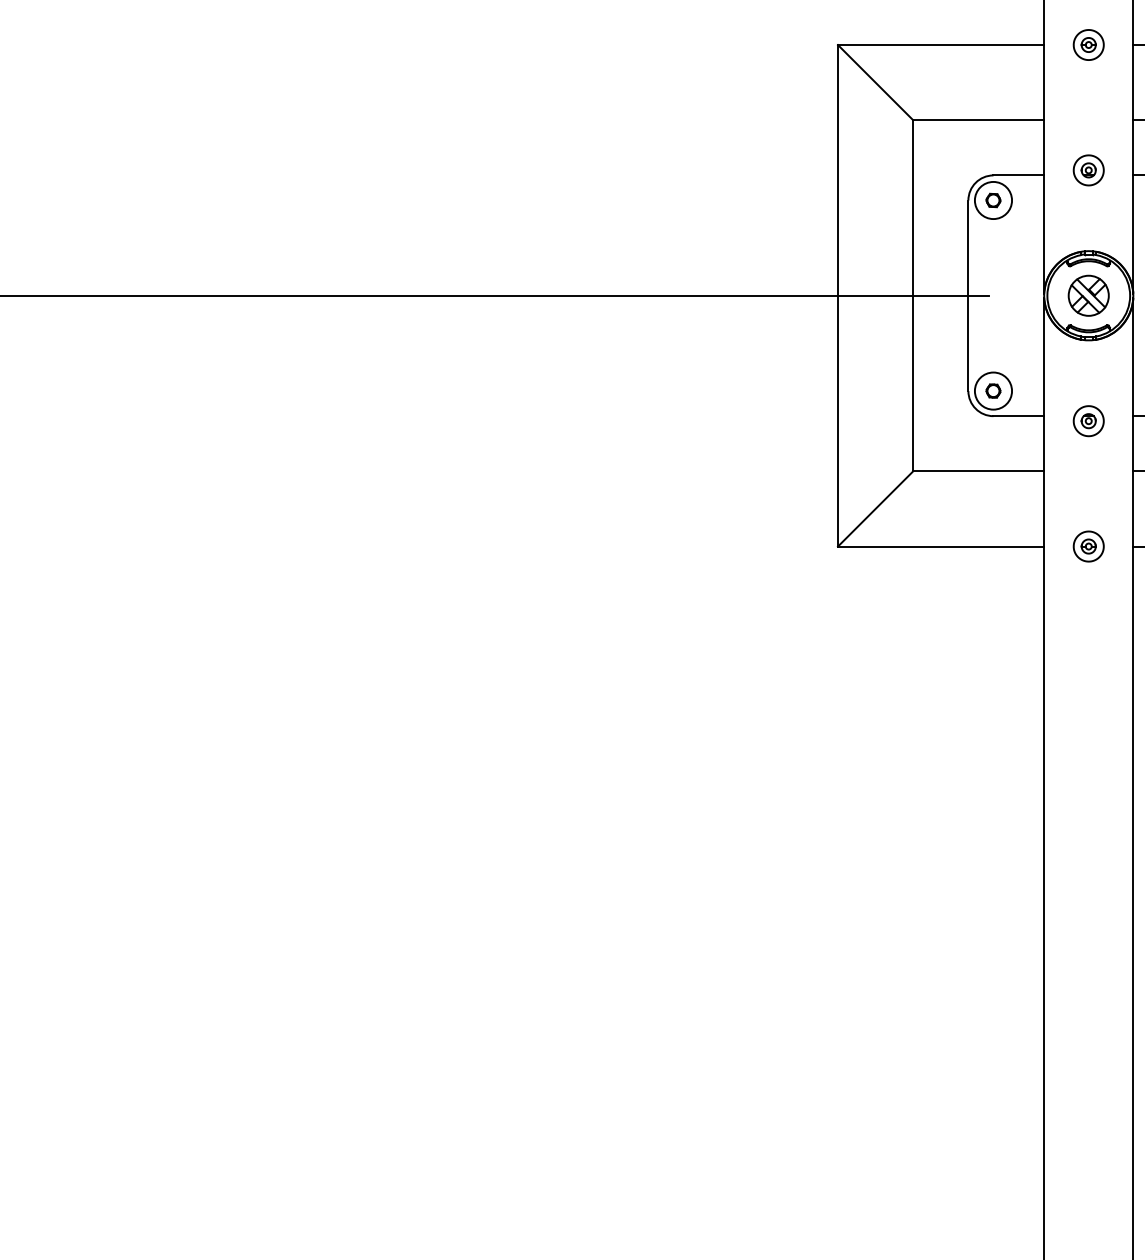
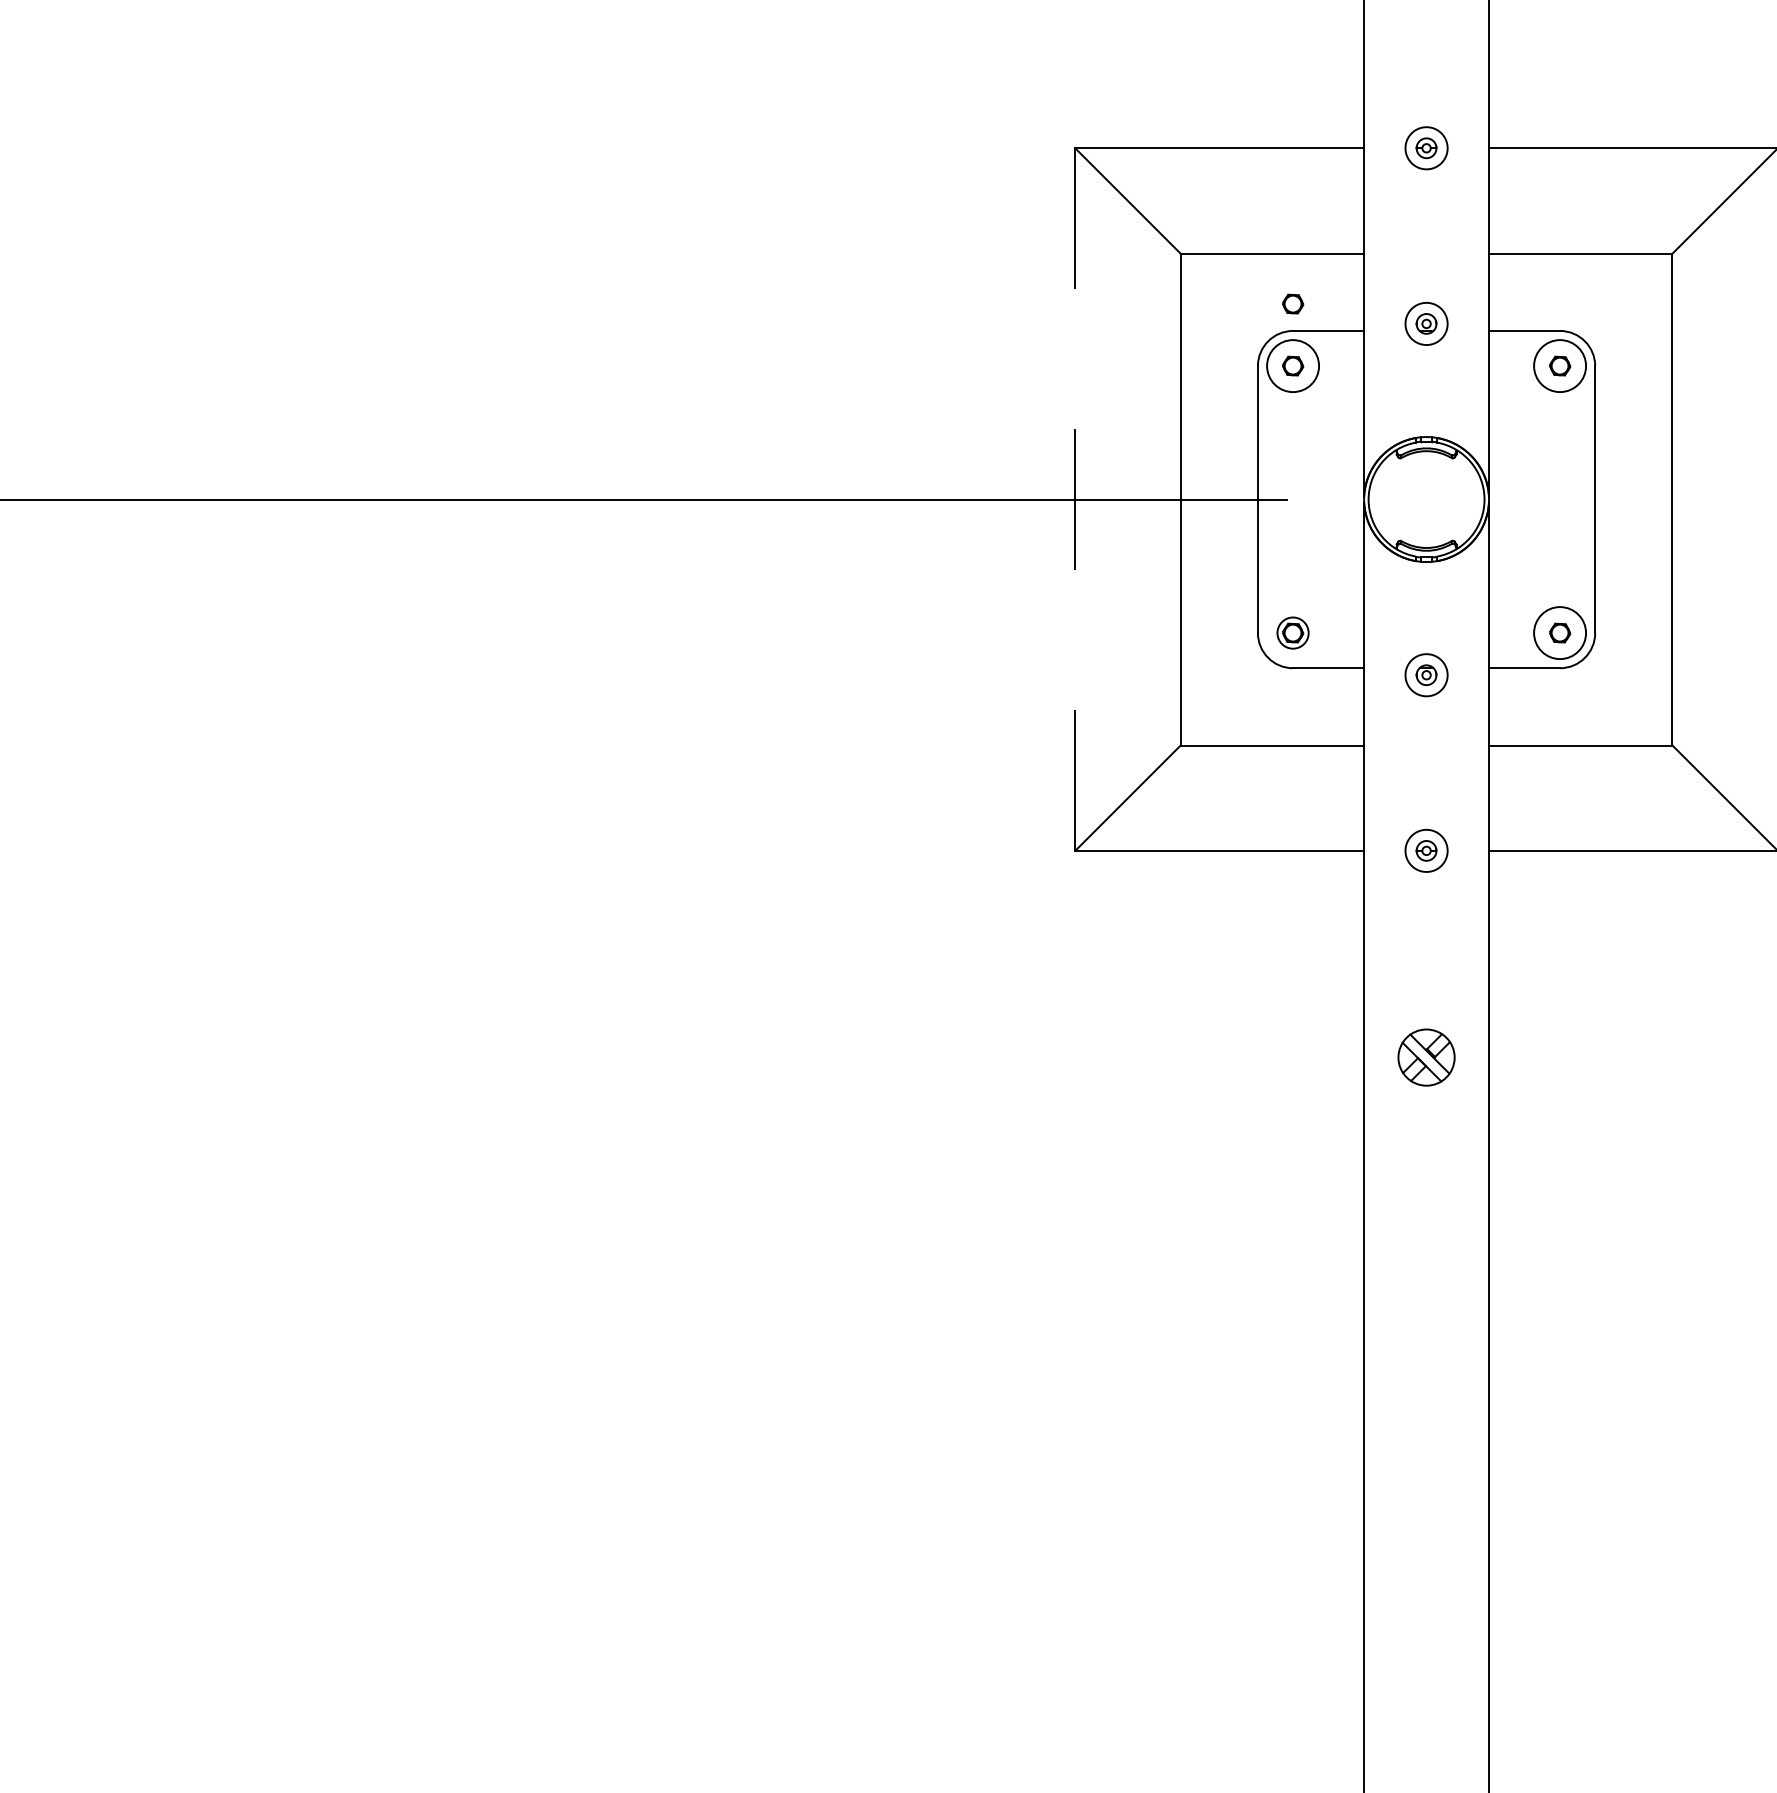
part: (993, 155) -> (1293, 303), added
part: (1088, 295) -> (1426, 1057), moved
line: (838, 296) -> (1075, 500), solid -> dashed
circle: (993, 391) -> (1293, 633), size x0.6

